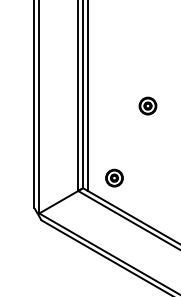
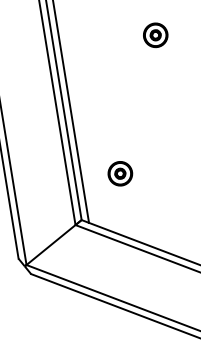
part: (147, 105) -> (154, 34), moved
part: (114, 177) -> (120, 172), moved

